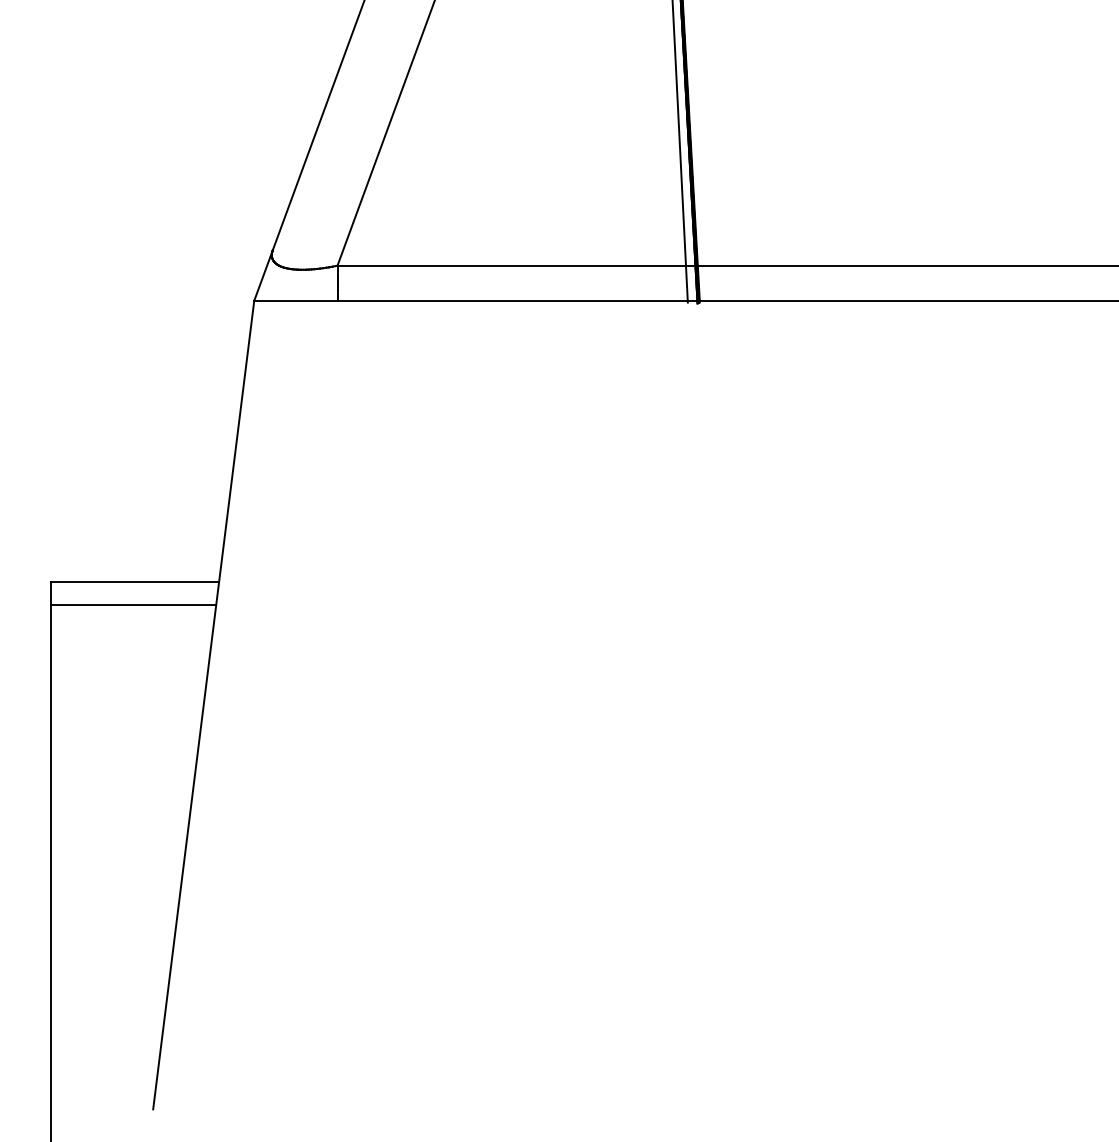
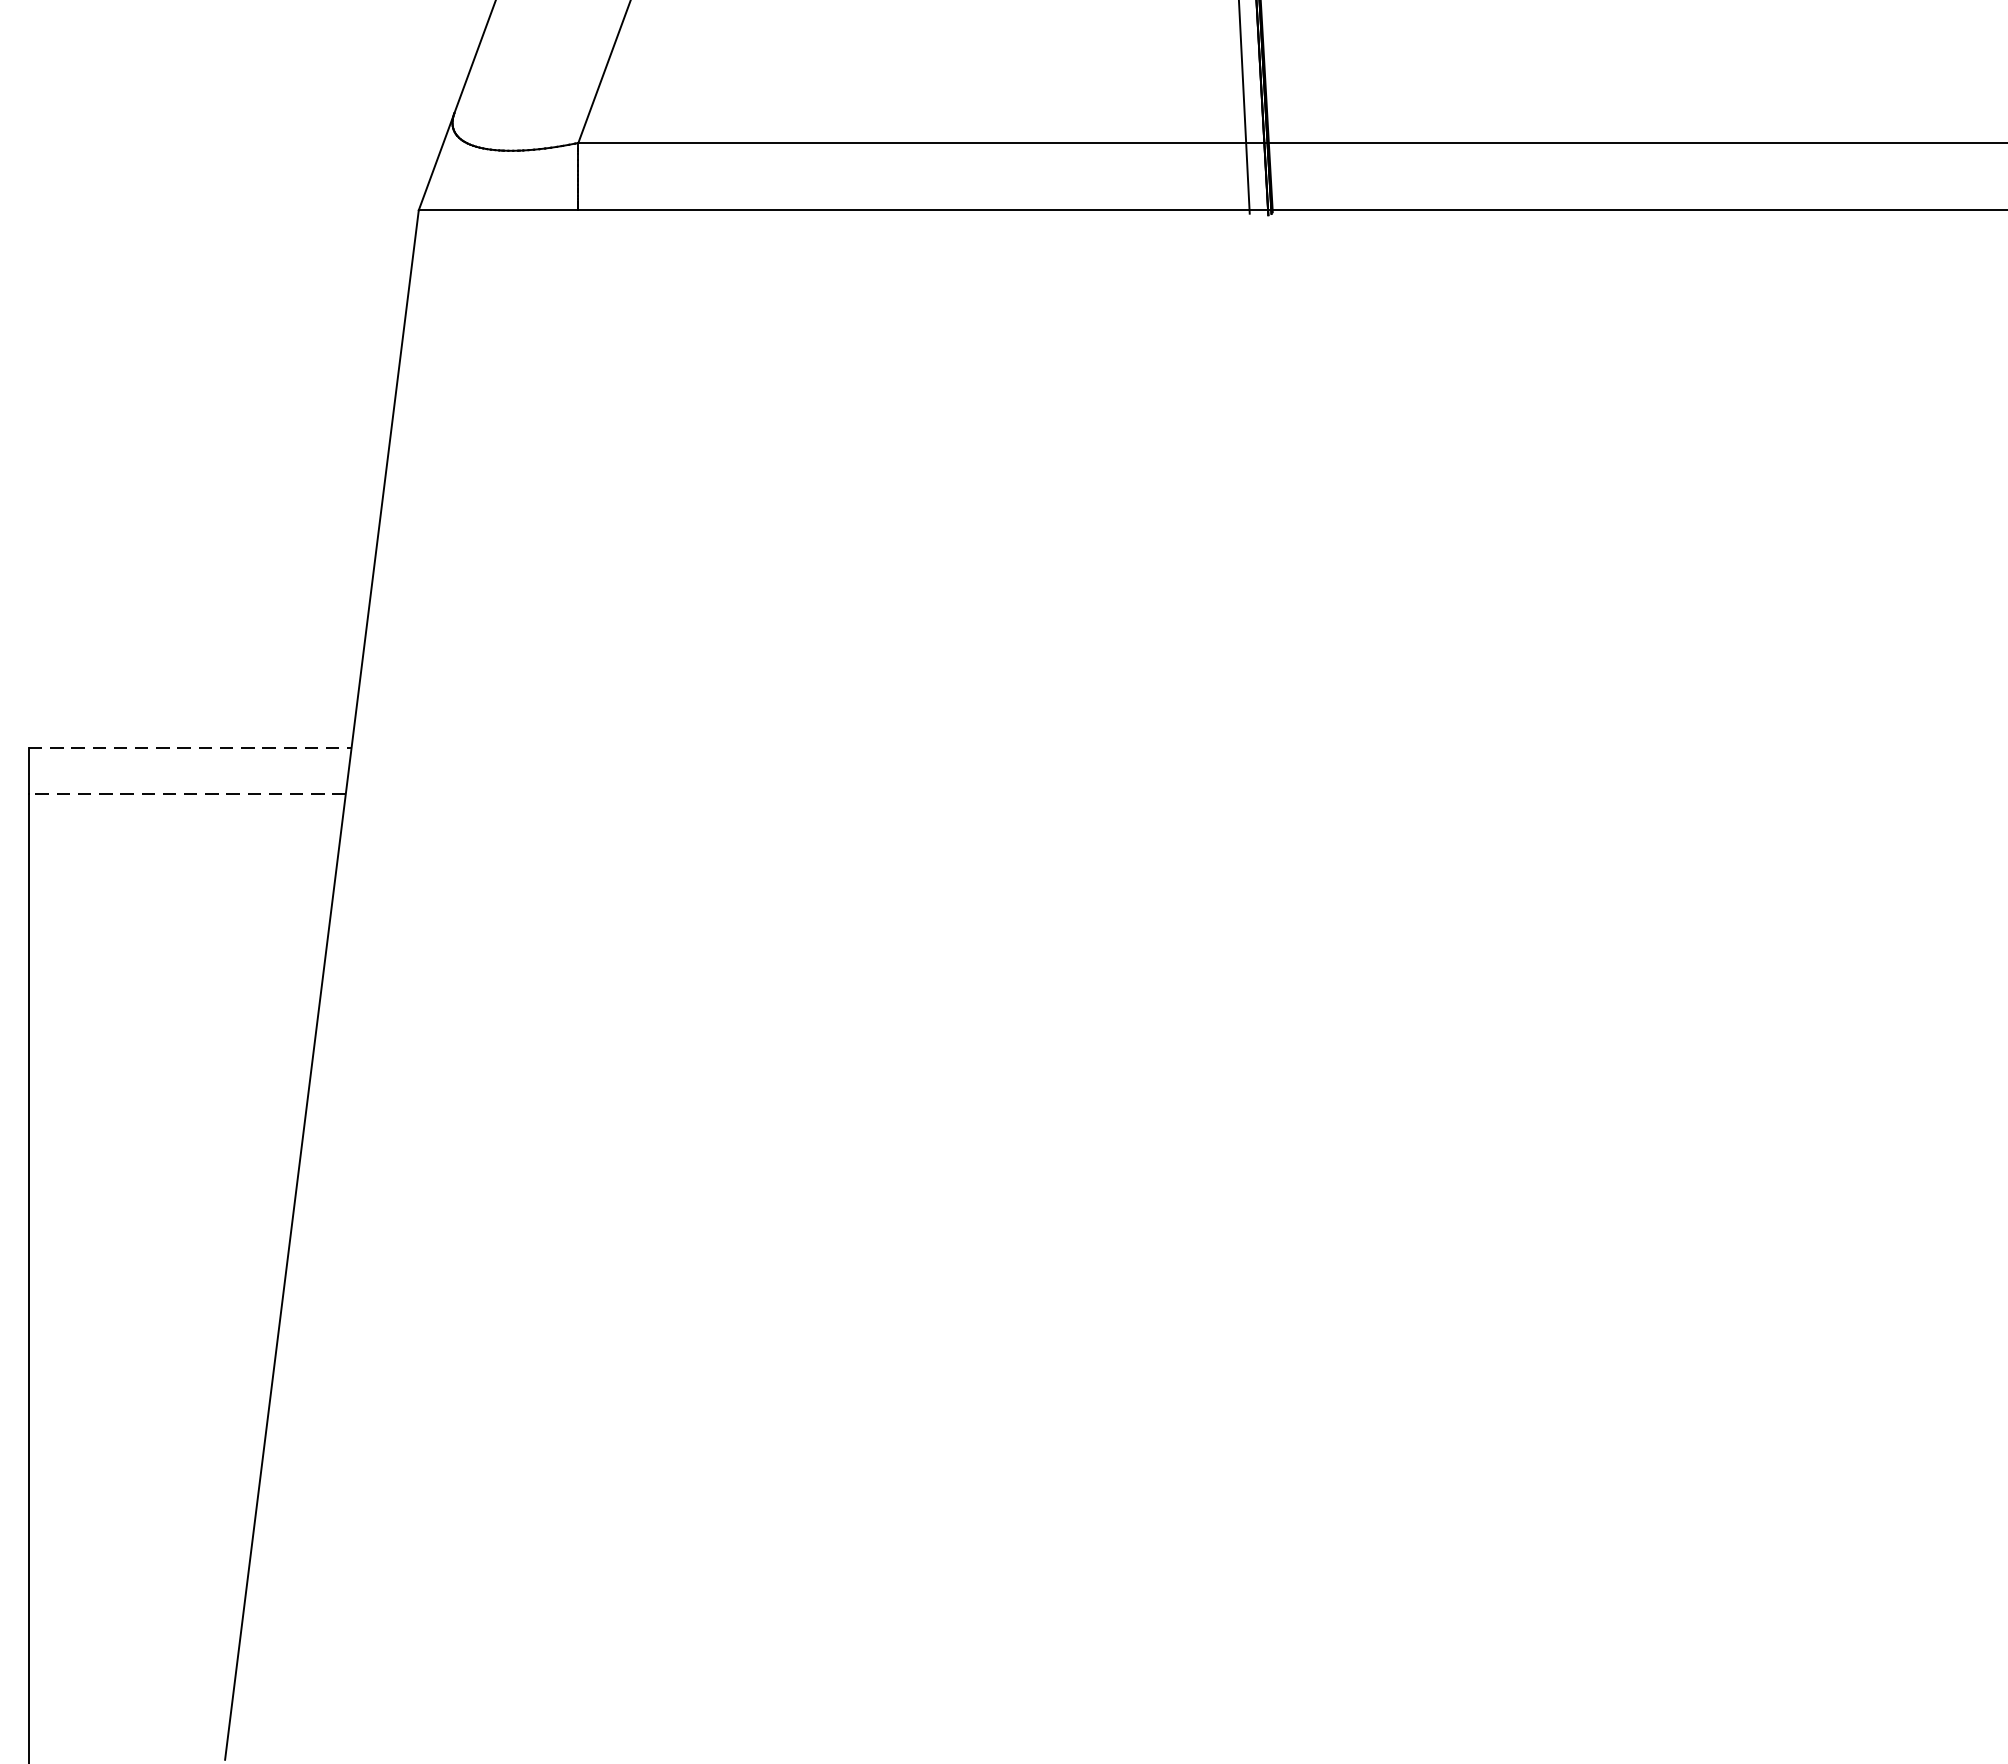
line: (135, 581) -> (191, 748), solid -> dashed
line: (133, 605) -> (187, 794), solid -> dashed

